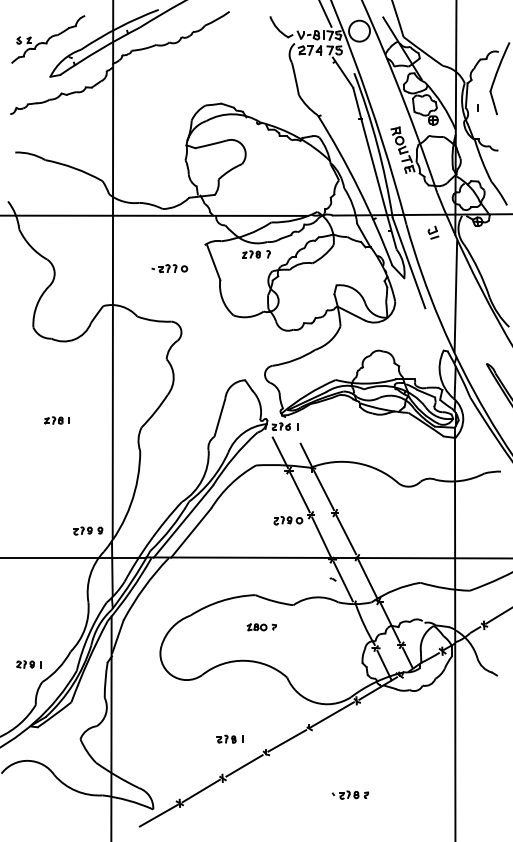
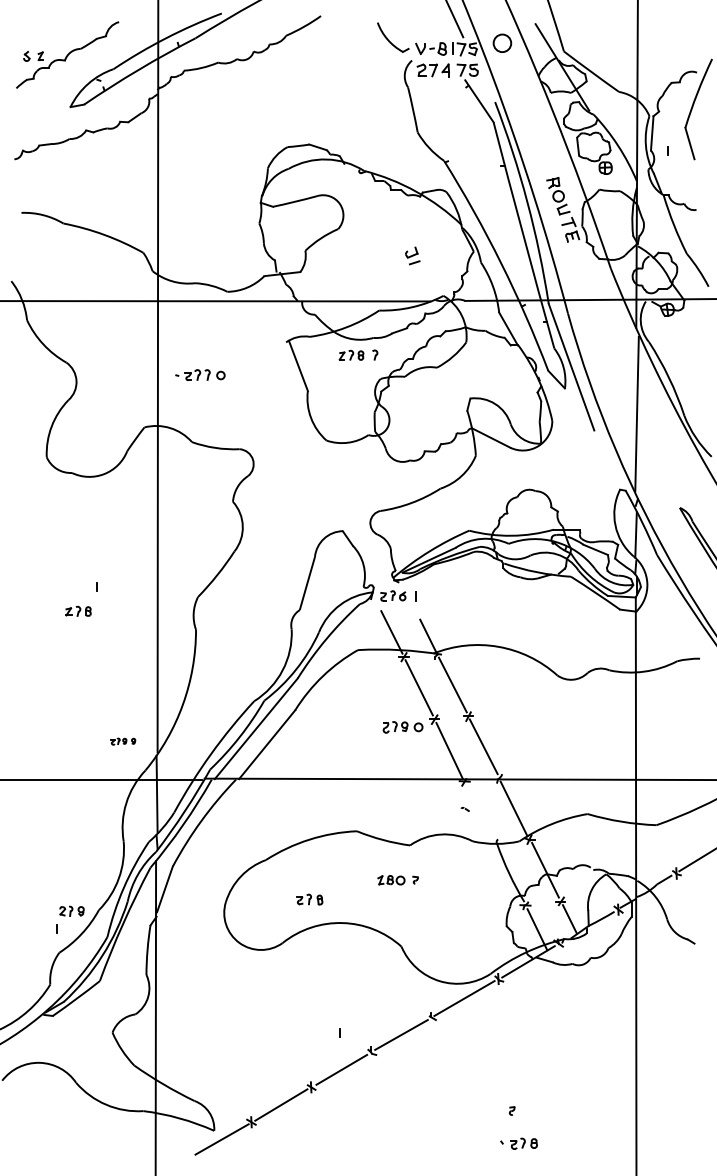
circle: (359, 30) -> (502, 42), size x0.6
part: (433, 232) -> (412, 255), moved
part: (169, 268) -> (200, 374), moved
part: (53, 419) -> (78, 610), moved
part: (88, 530) -> (123, 741), size x0.6
line: (343, 580) -> (479, 811), removed
part: (261, 627) -> (397, 880), moved
part: (25, 663) -> (71, 910), moved
part: (226, 739) -> (309, 899), moved
part: (345, 794) -> (518, 1143), moved

